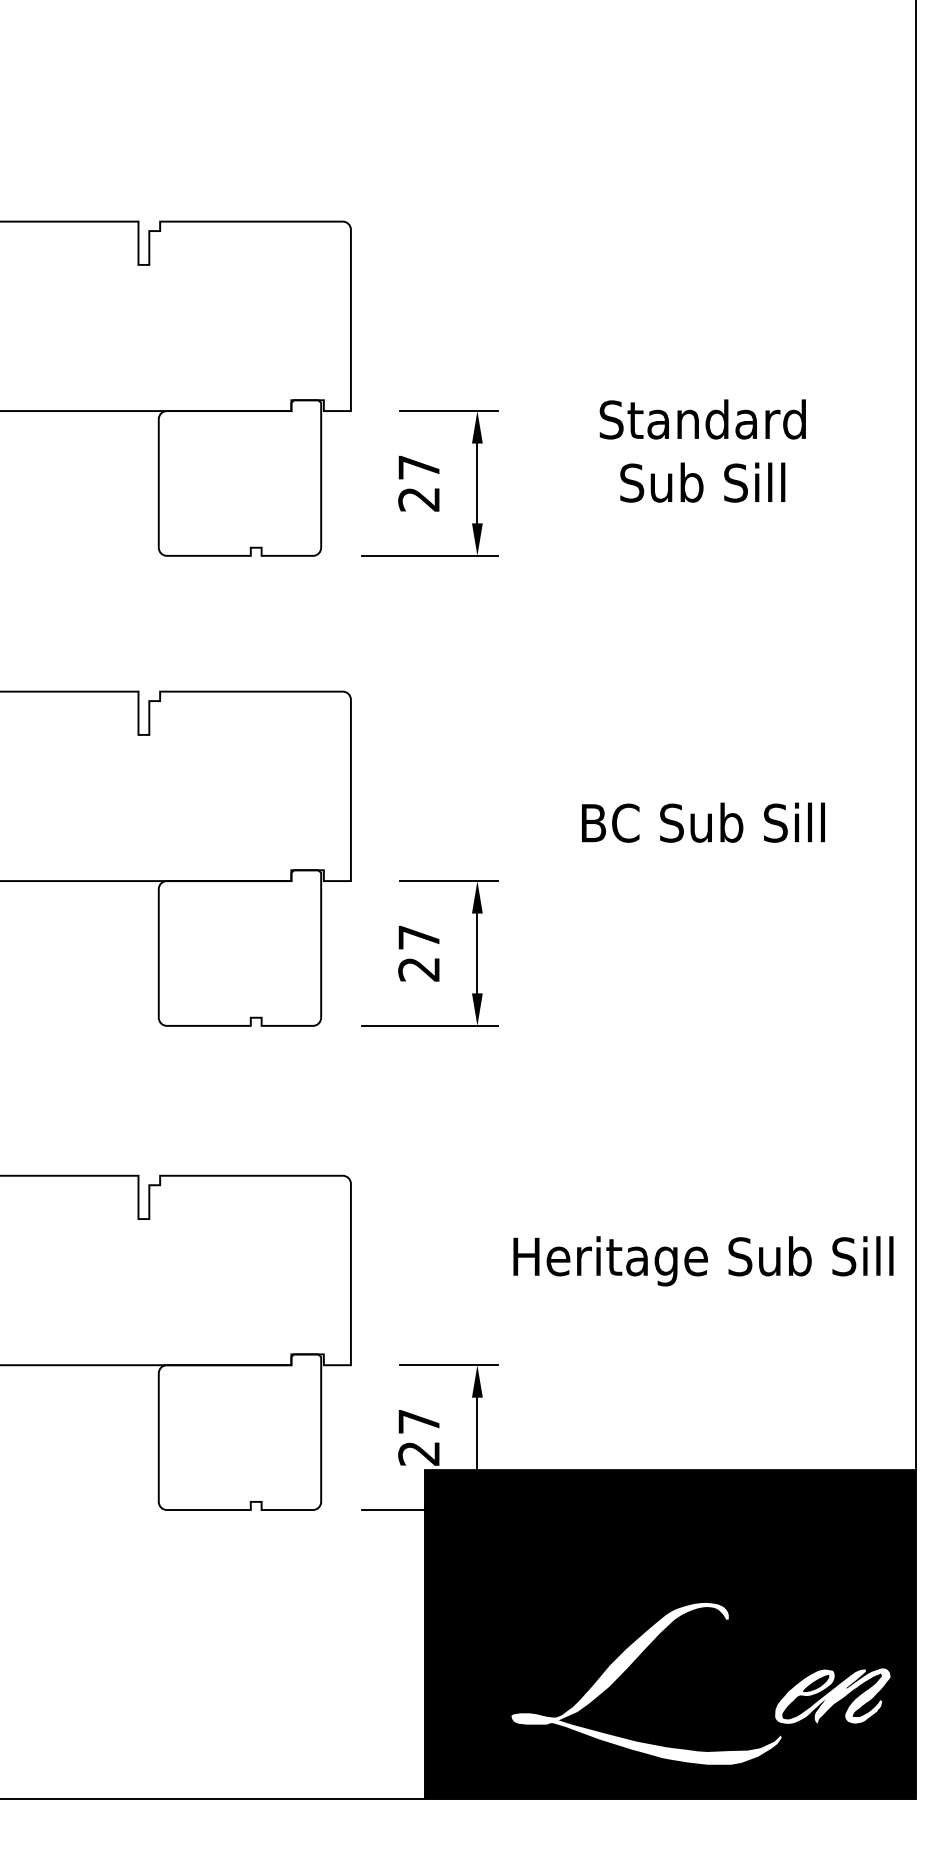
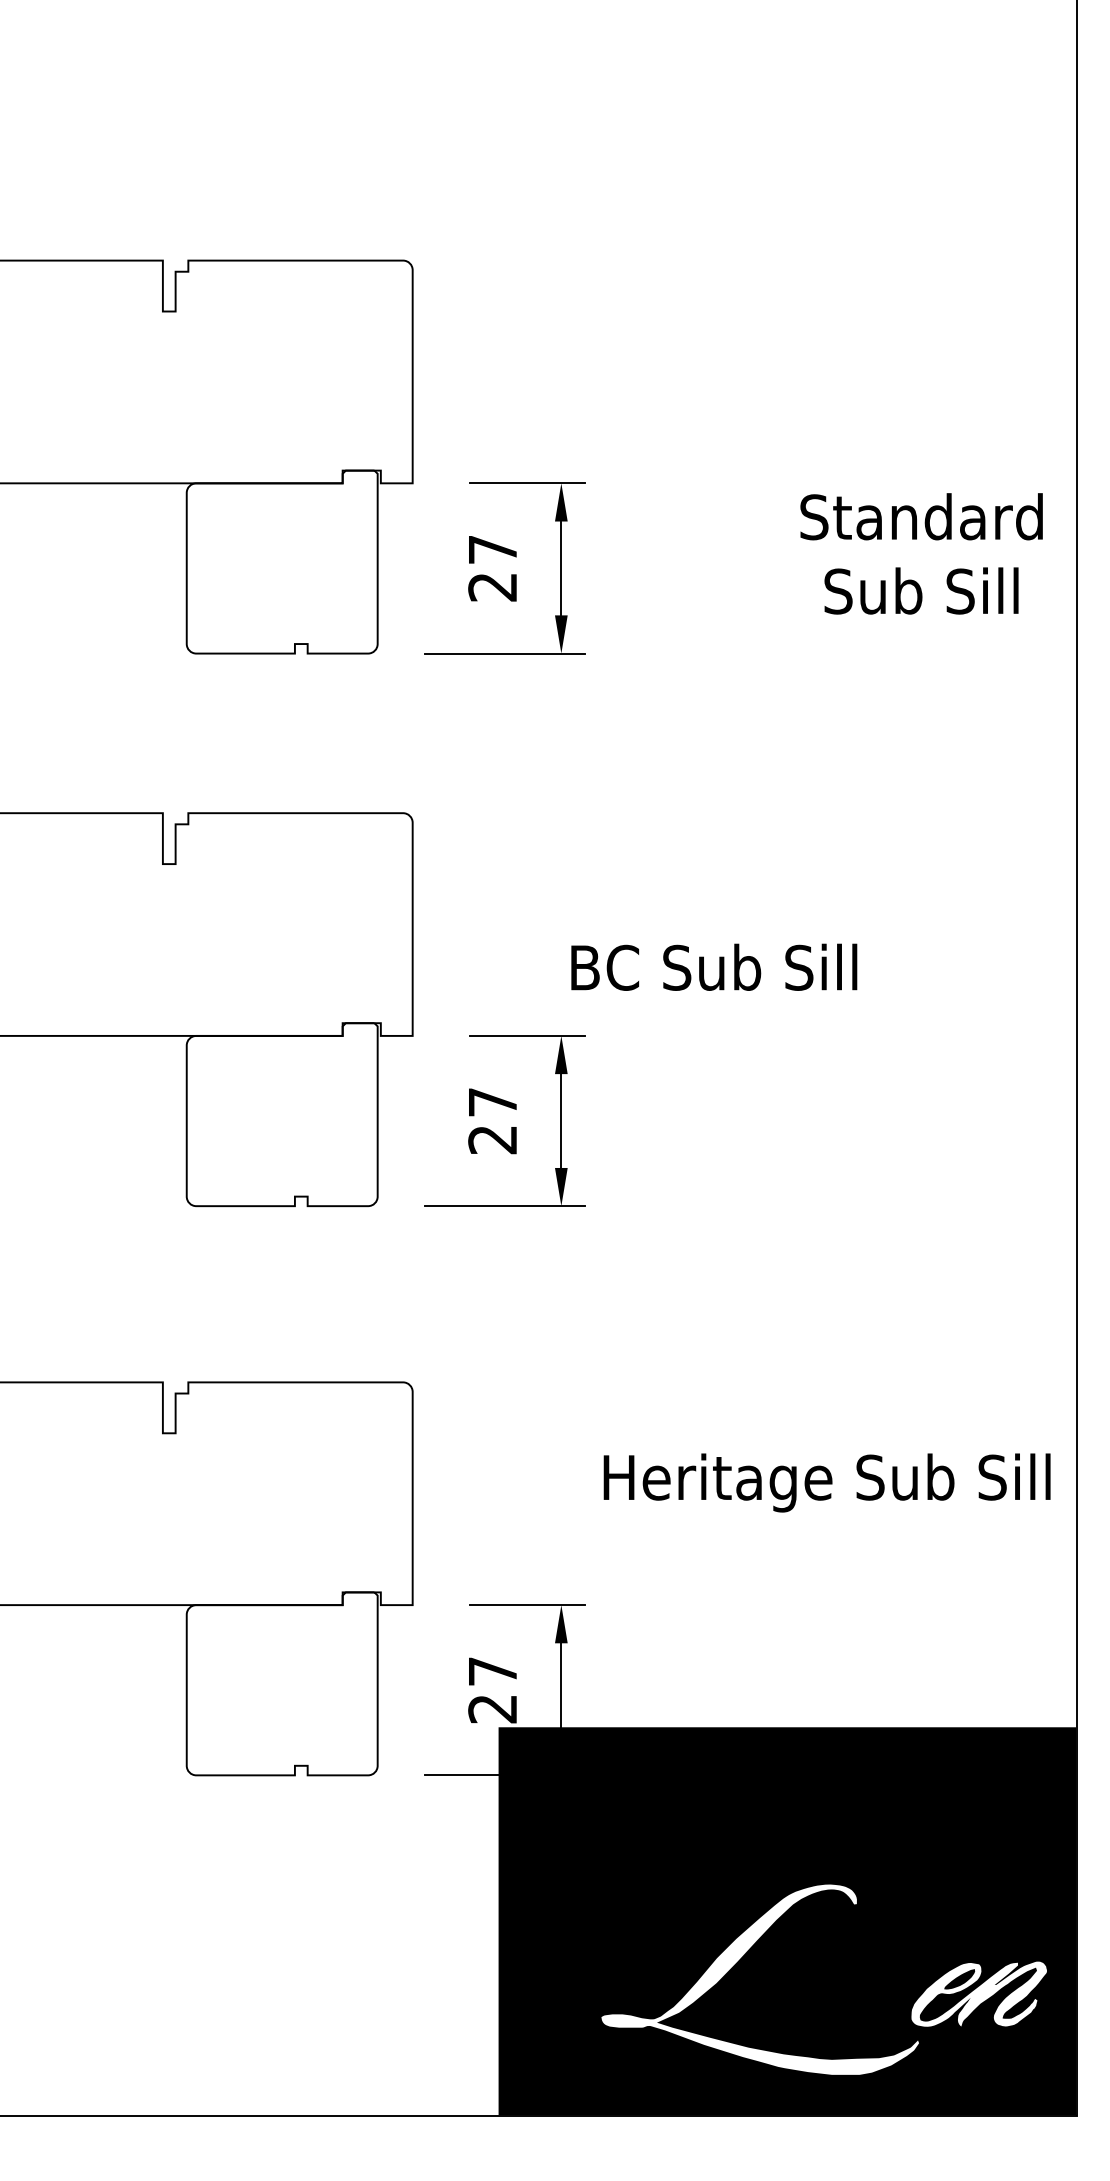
text: (702, 450) -> (921, 553), moved
text: (703, 822) -> (714, 967), moved

